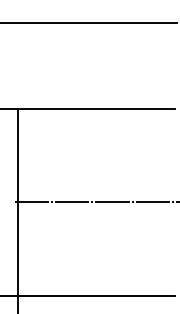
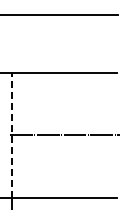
line: (17, 202) -> (11, 135), solid -> dashed

